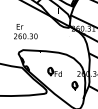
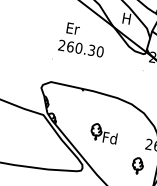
text: (25, 31) -> (82, 39), moved

